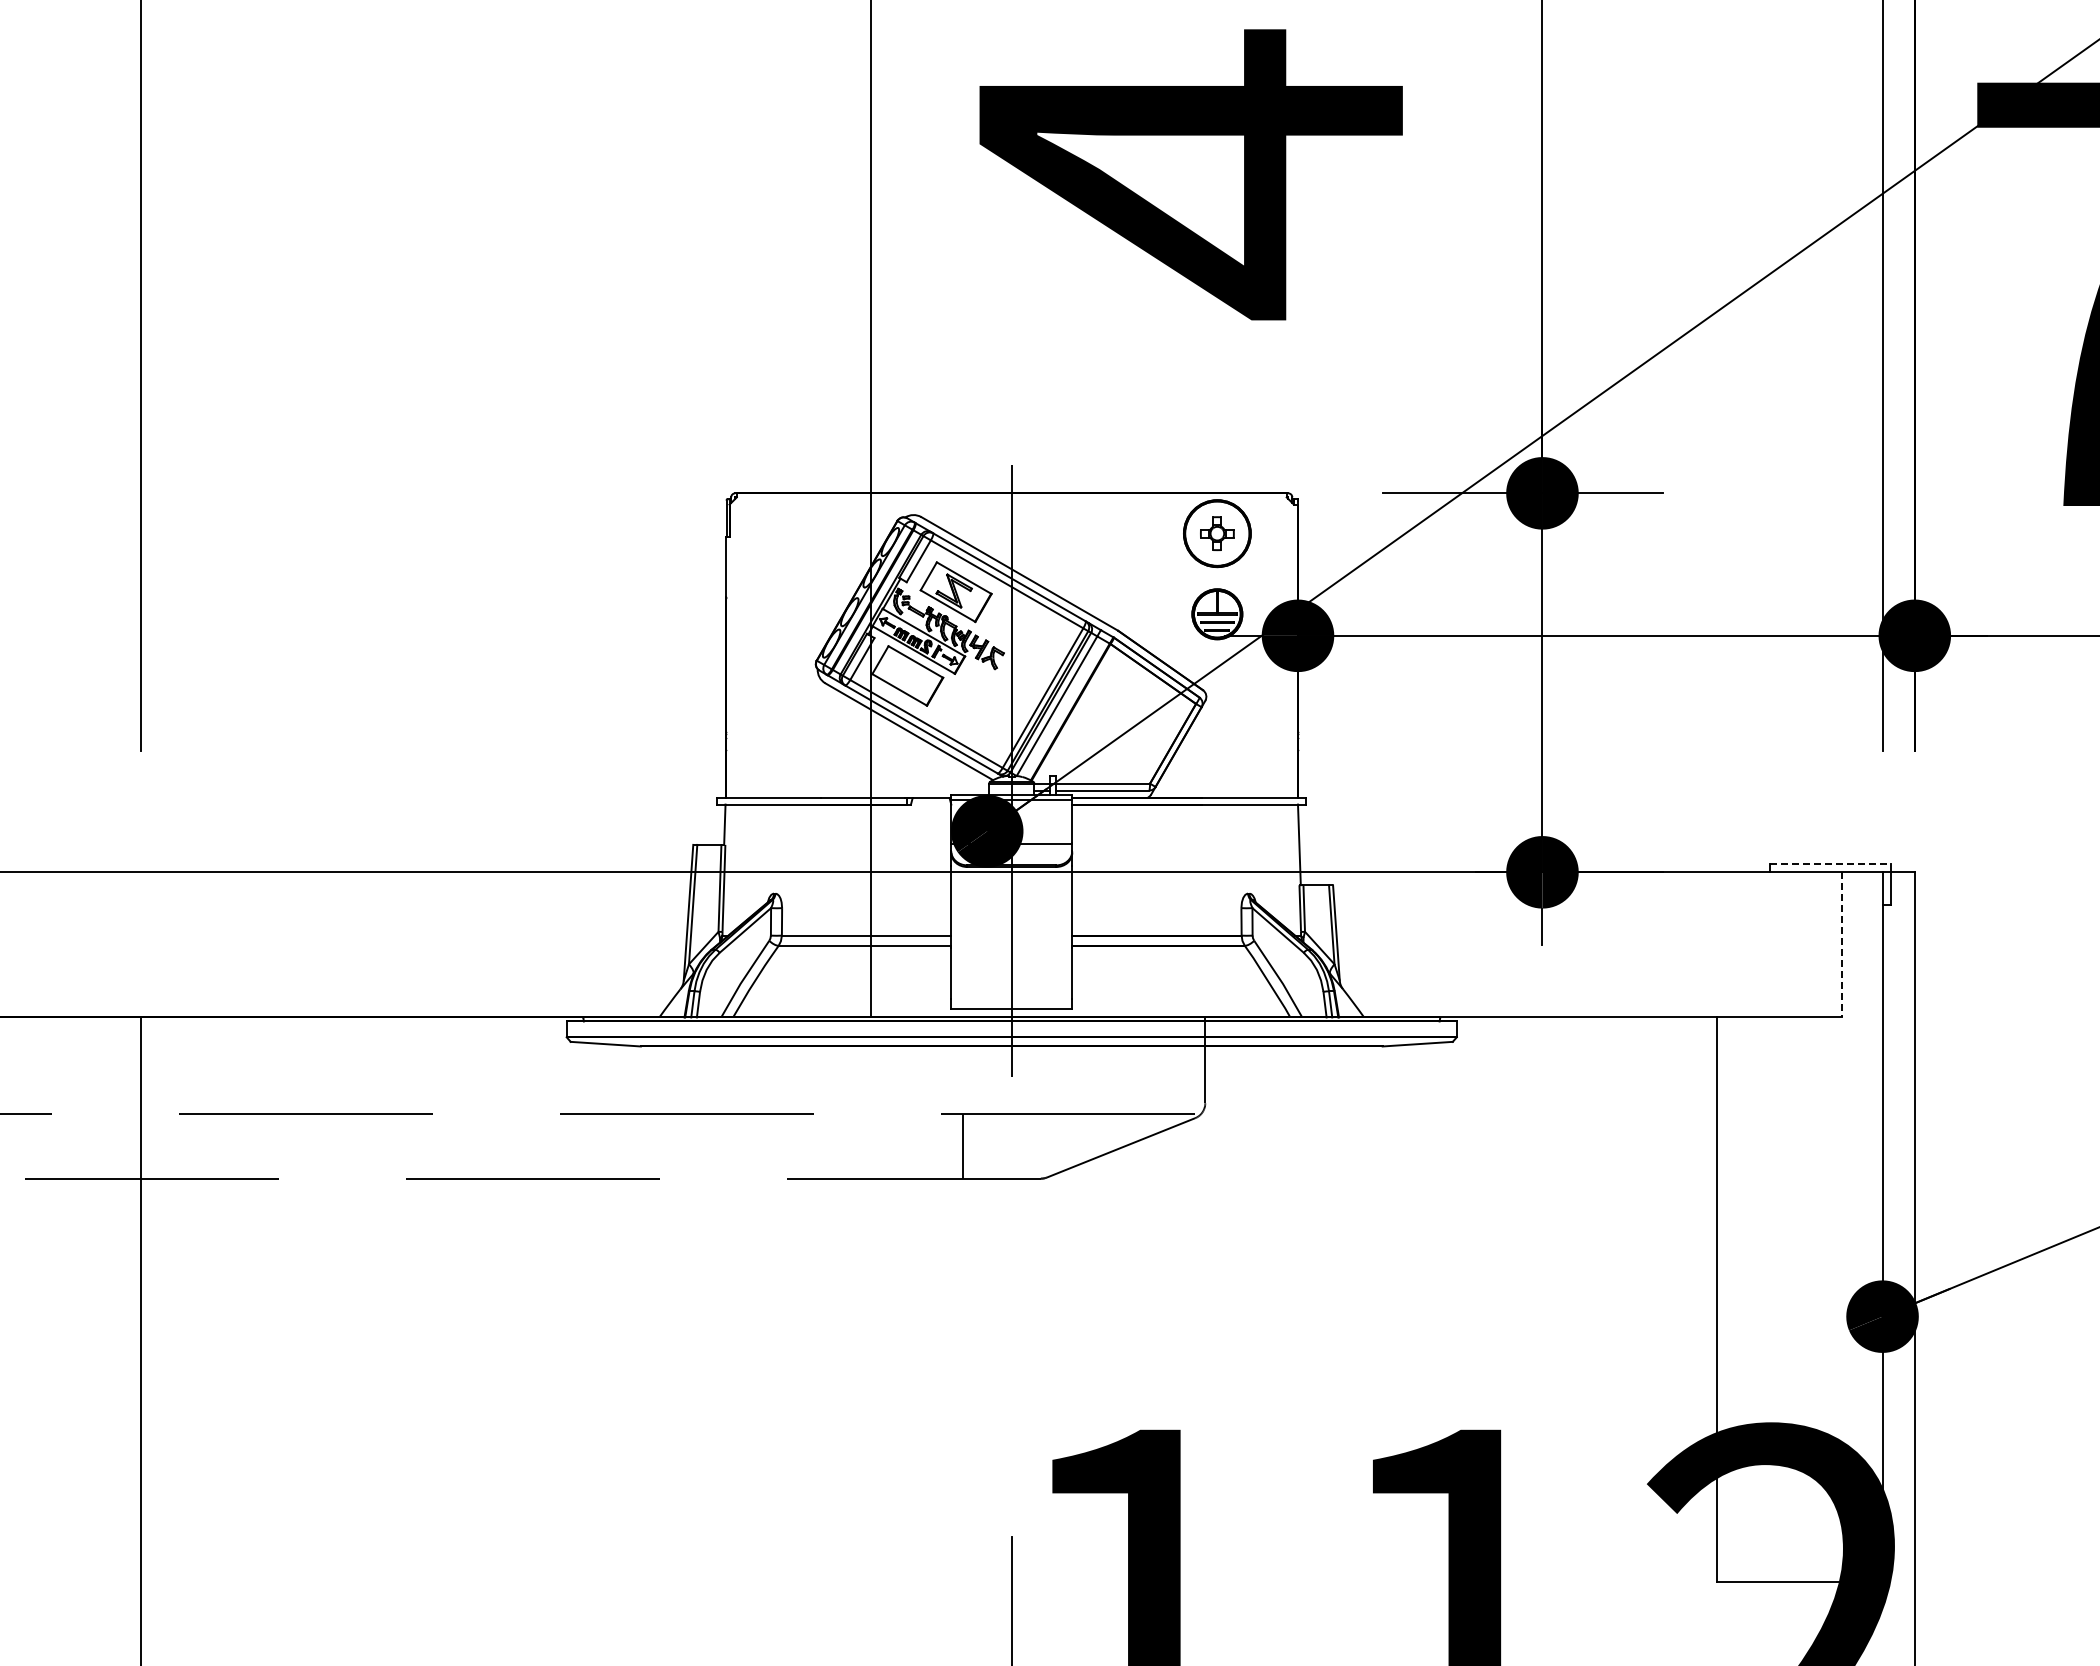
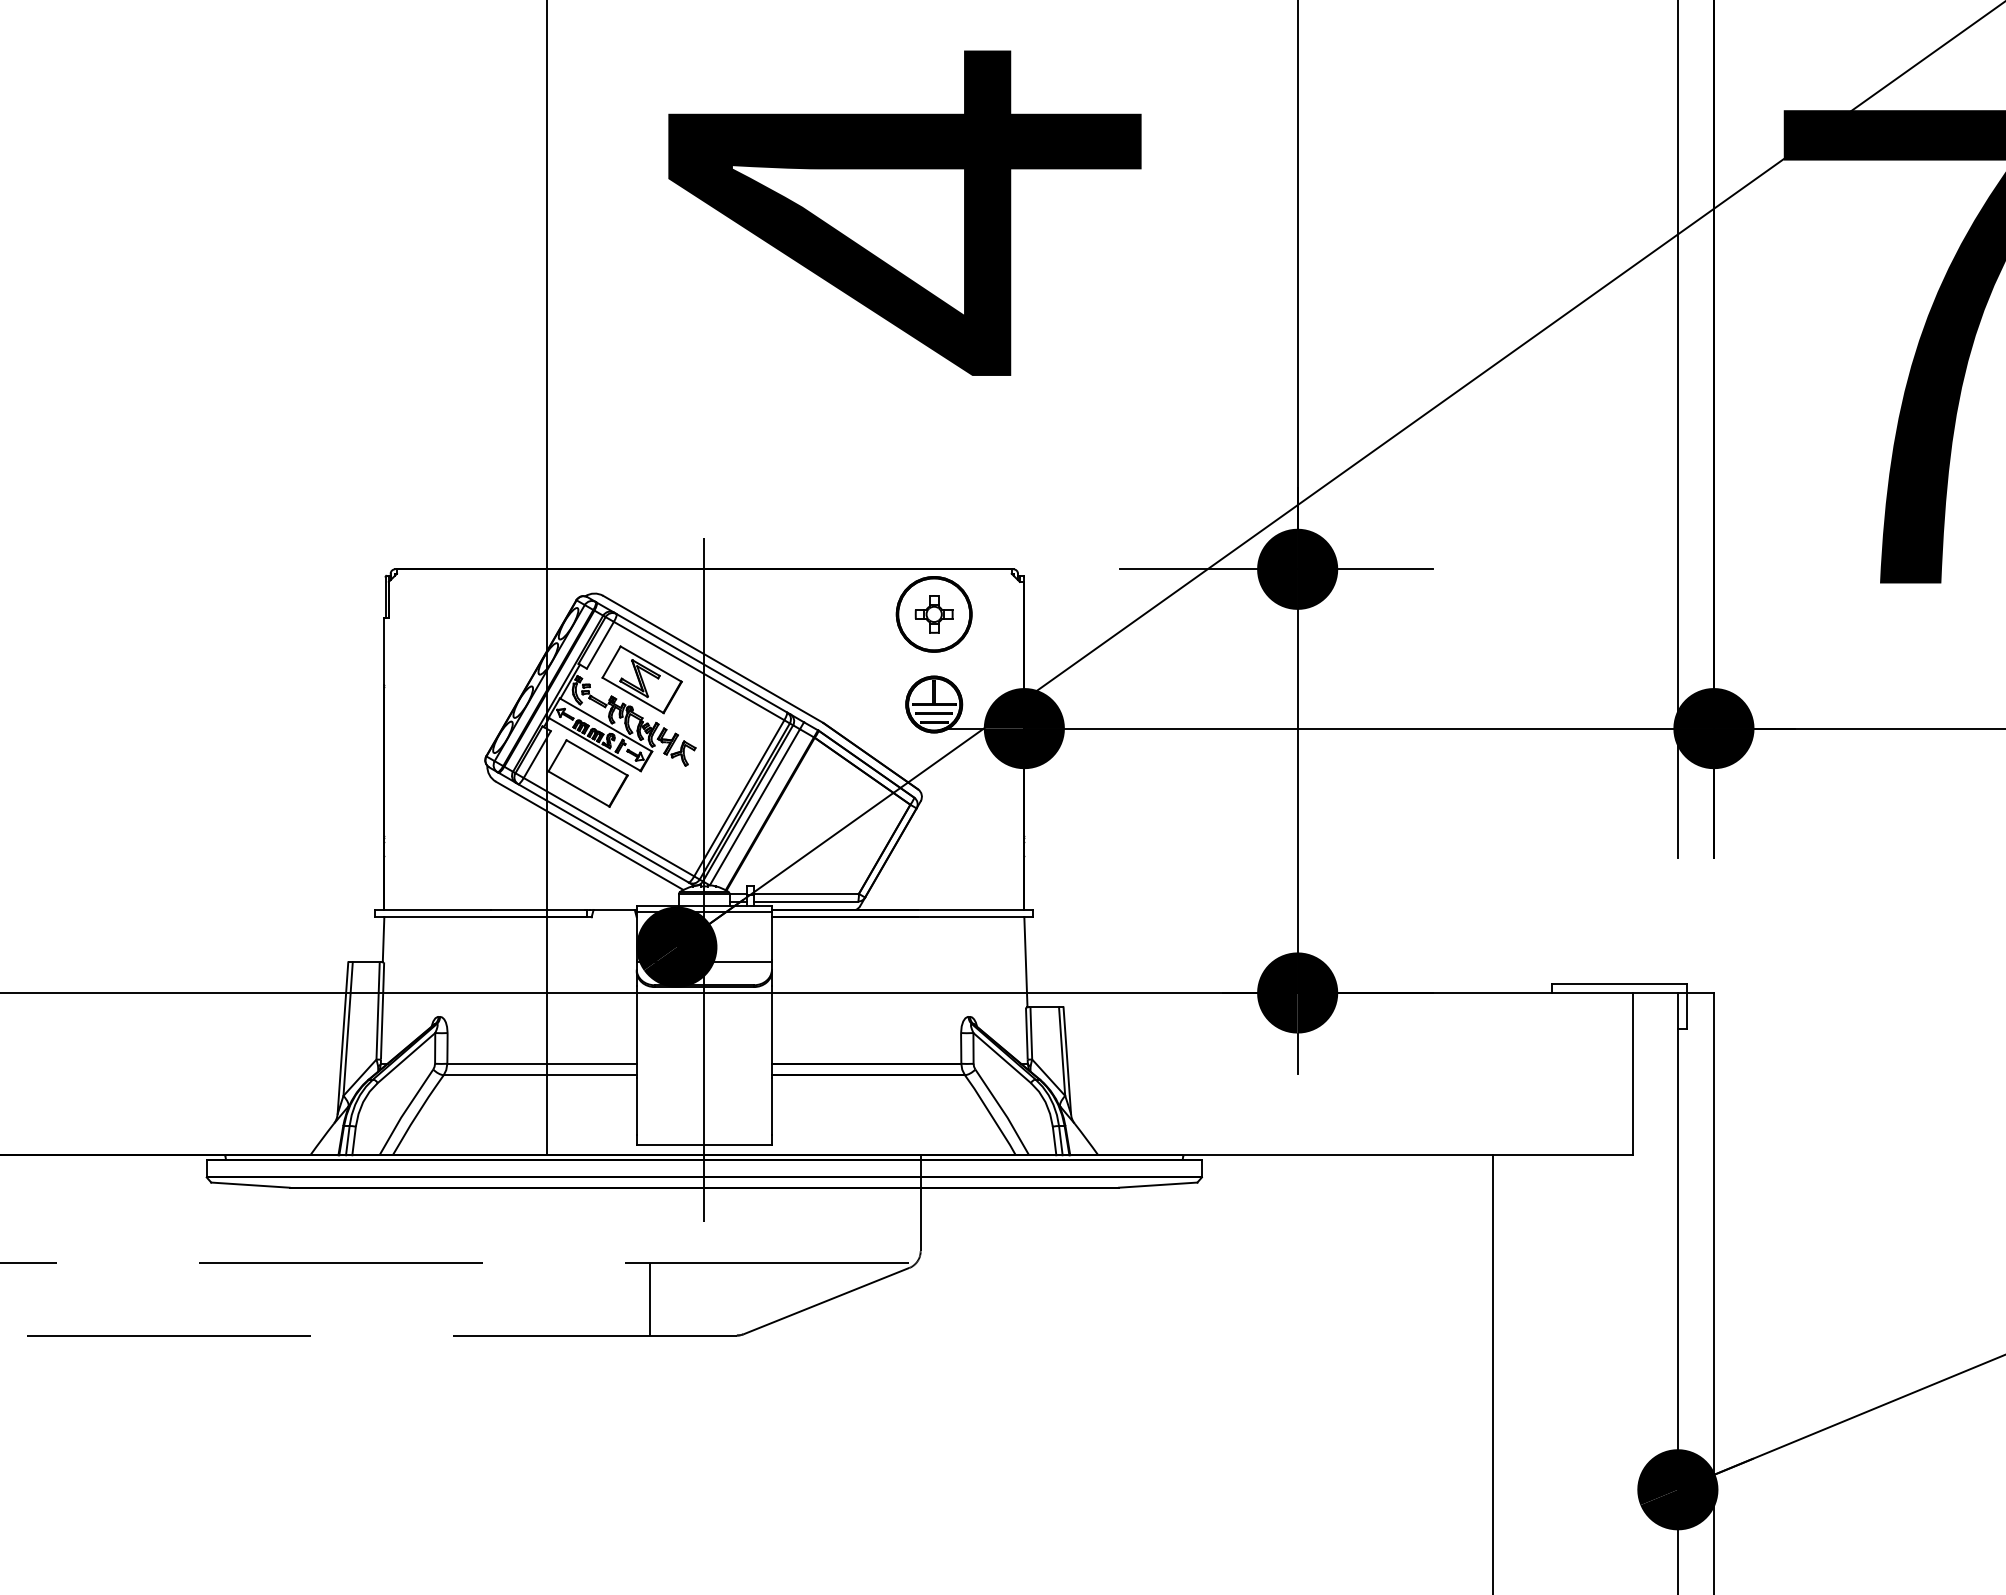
line: (1830, 864) -> (1619, 984), dashed -> solid
line: (1842, 944) -> (1633, 1073), dashed -> solid

